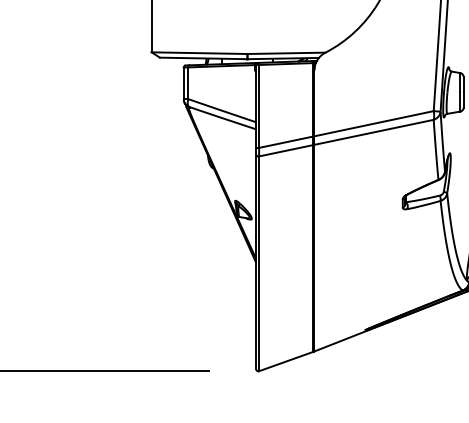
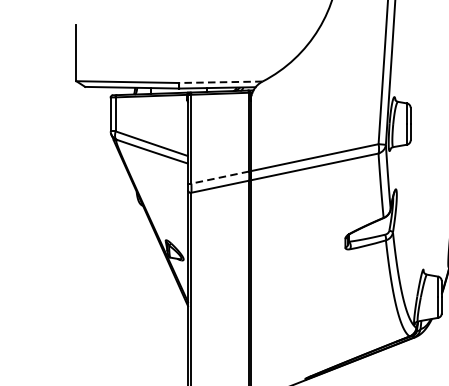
line: (286, 53) -> (220, 82), solid -> dashed
line: (285, 142) -> (219, 177), solid -> dashed

